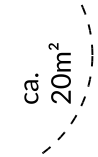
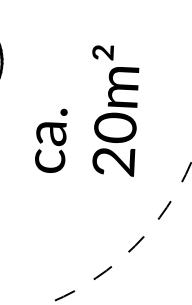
text: (47, 73) -> (87, 109), moved

